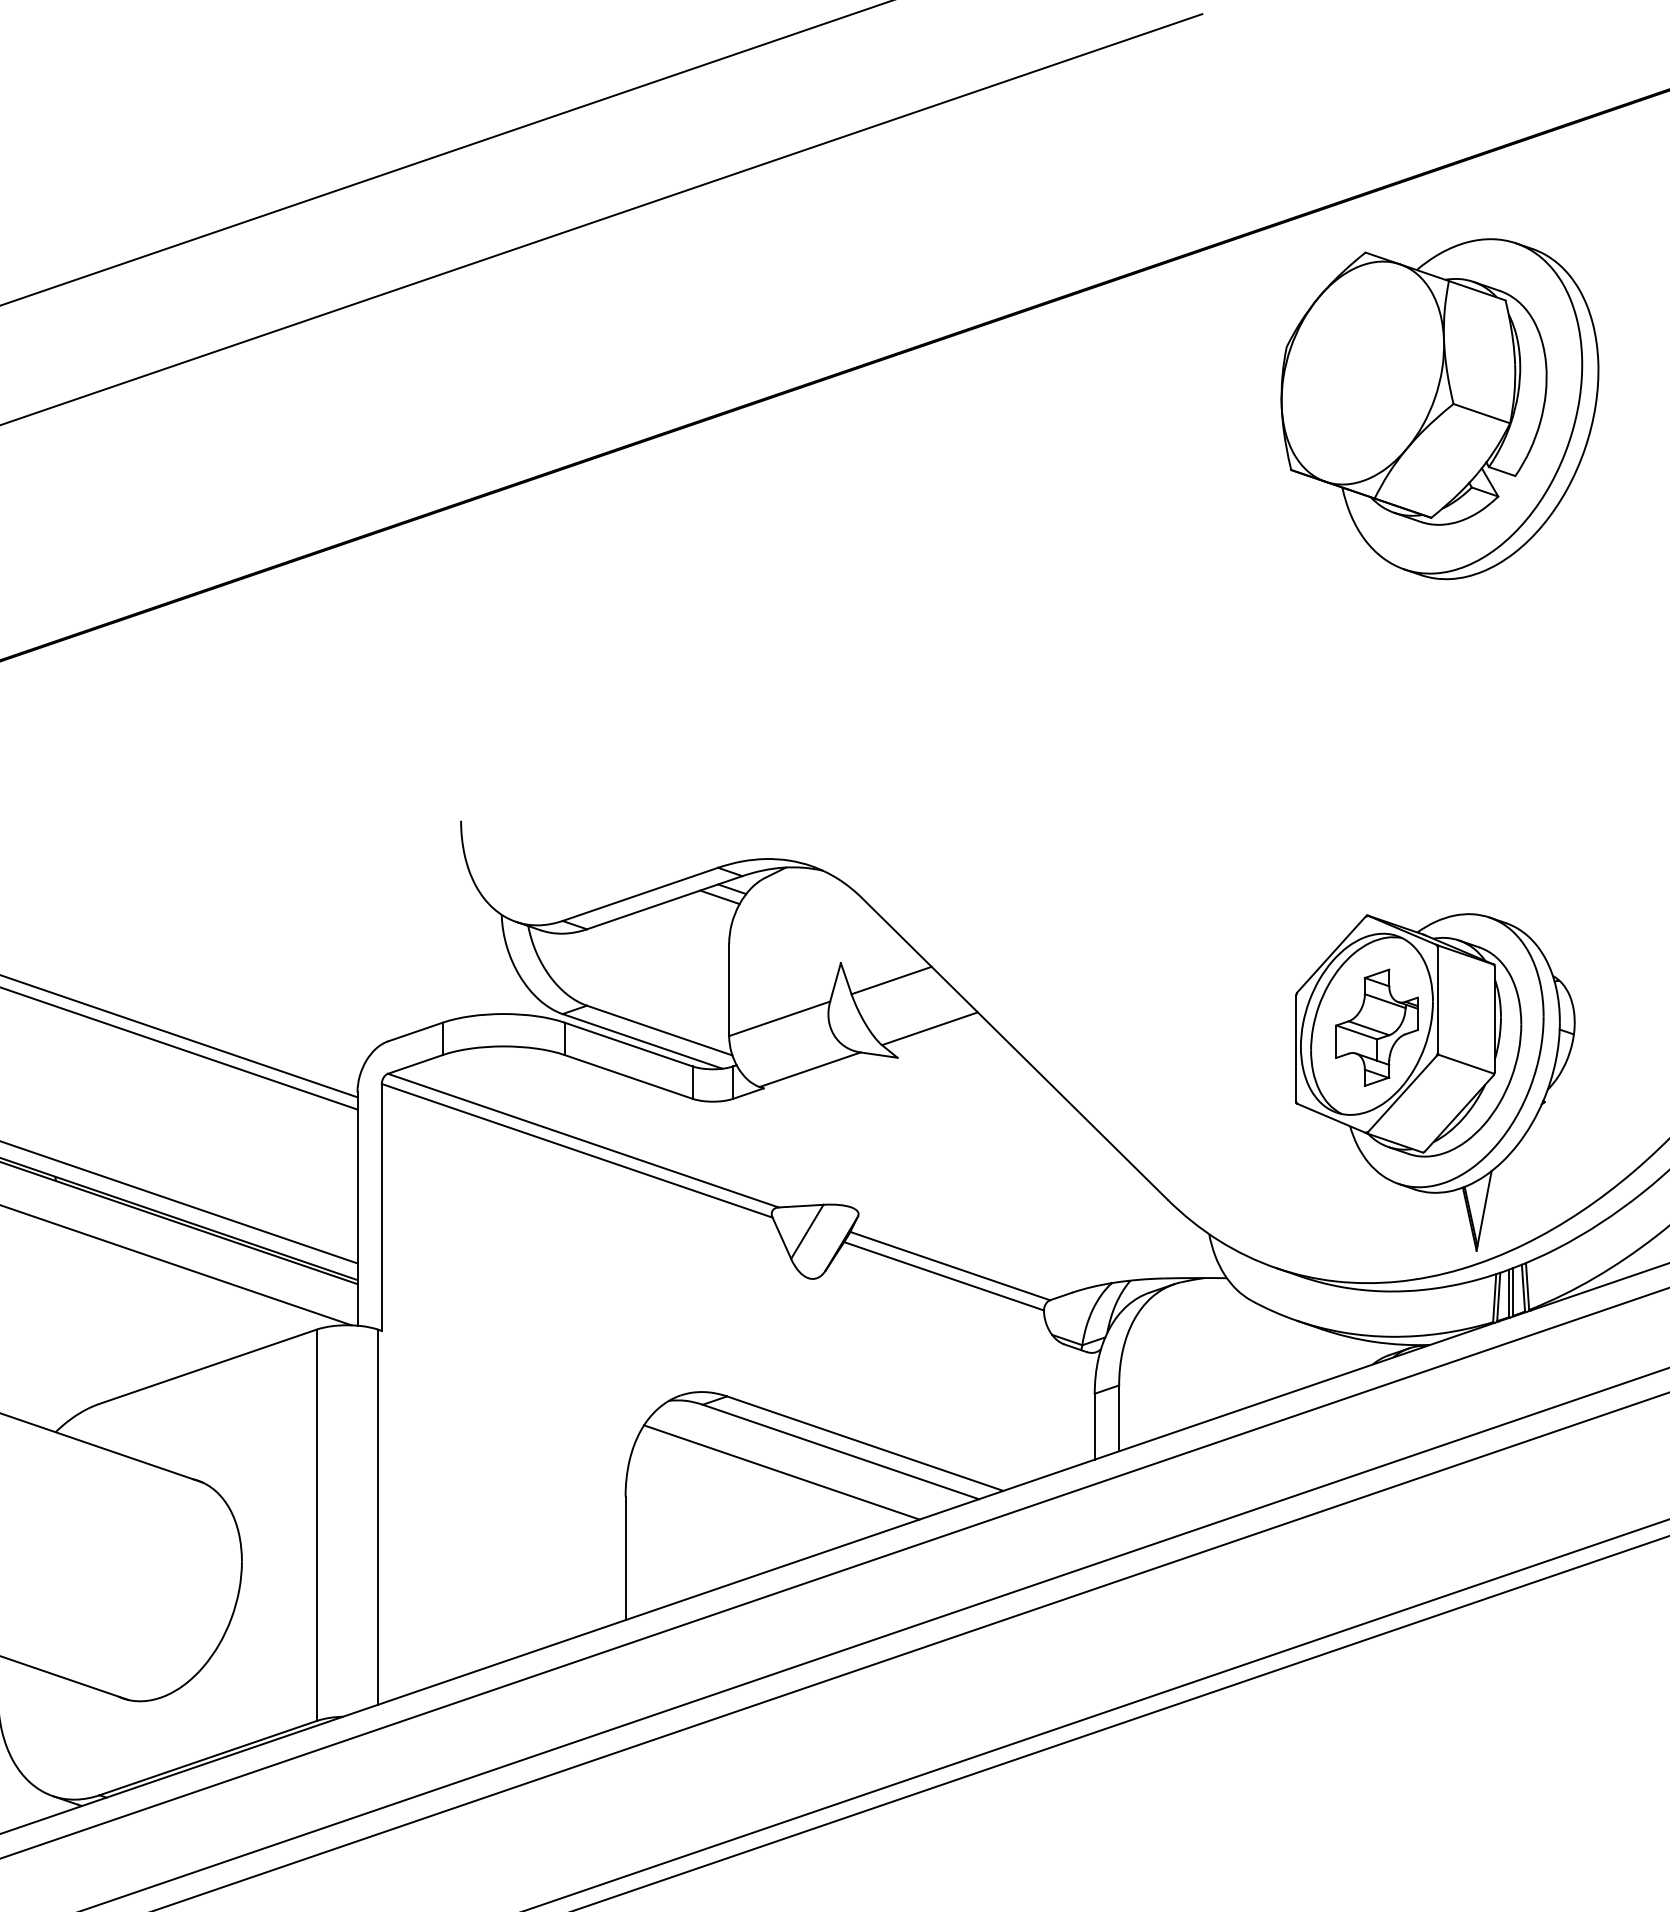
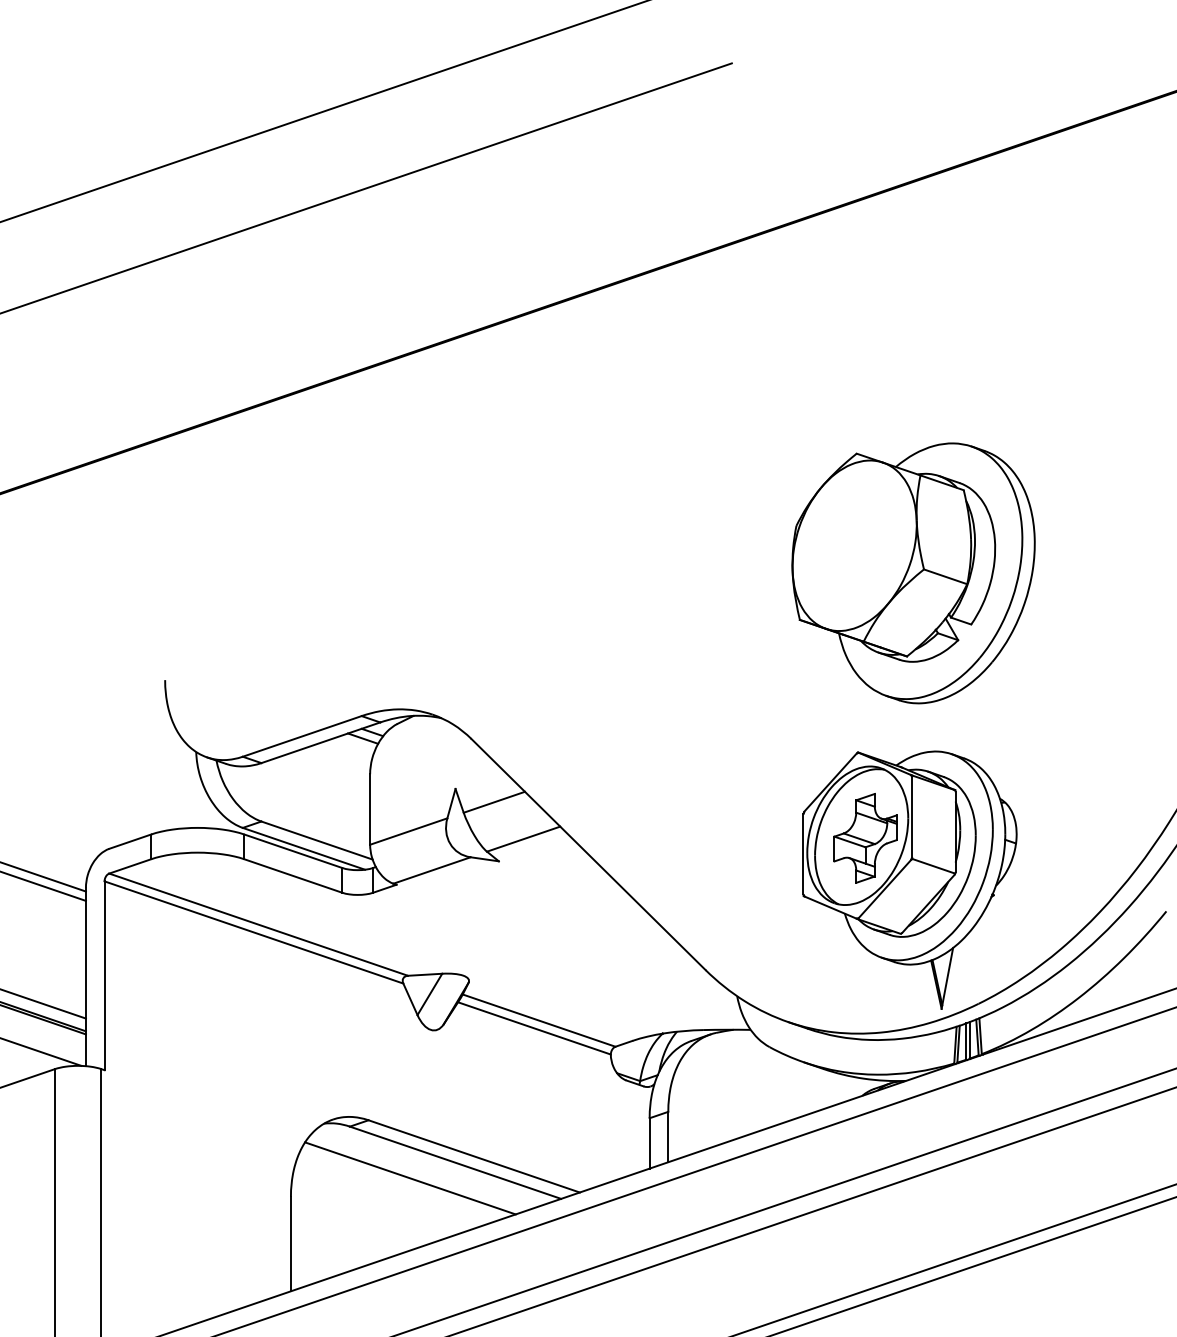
part: (1439, 409) -> (913, 573), moved

